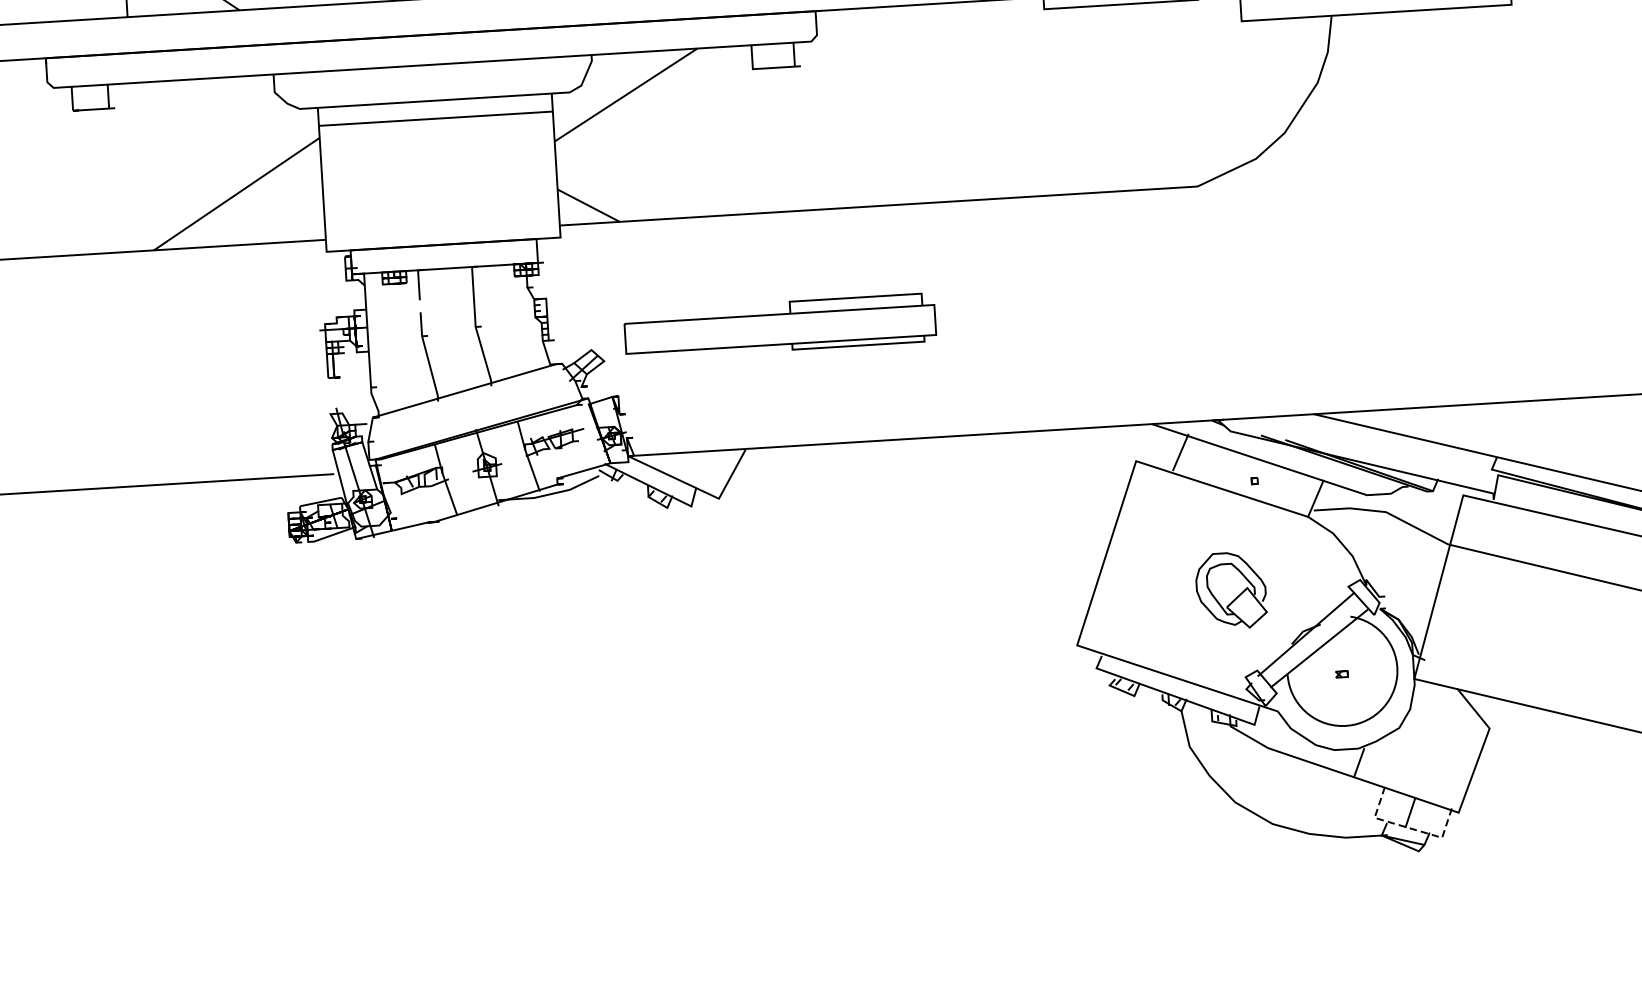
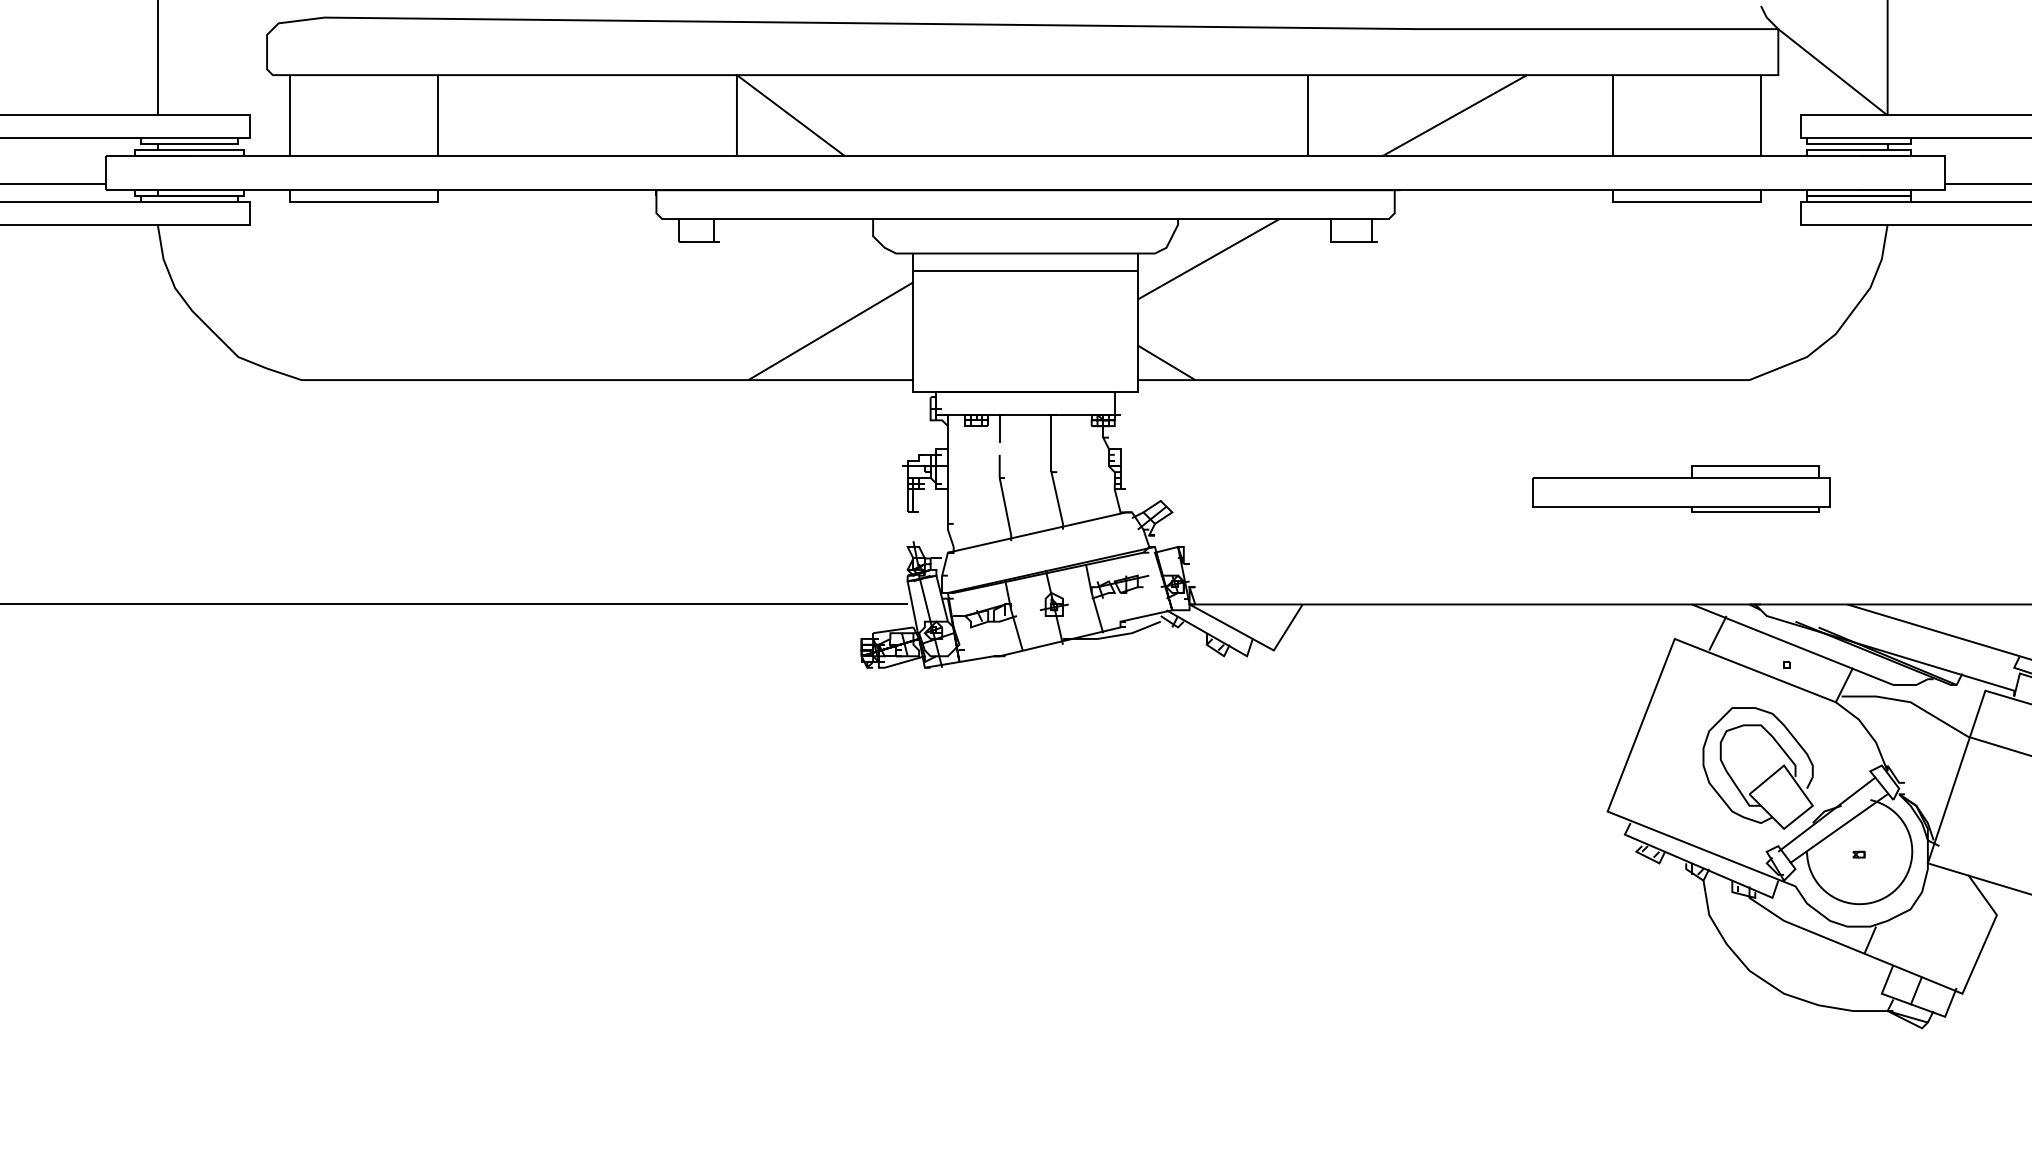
part: (780, 325) -> (1681, 488), moved
part: (1230, 590) -> (1757, 768), size x1.67
line: (1409, 828) -> (1914, 1005), dashed -> solid

